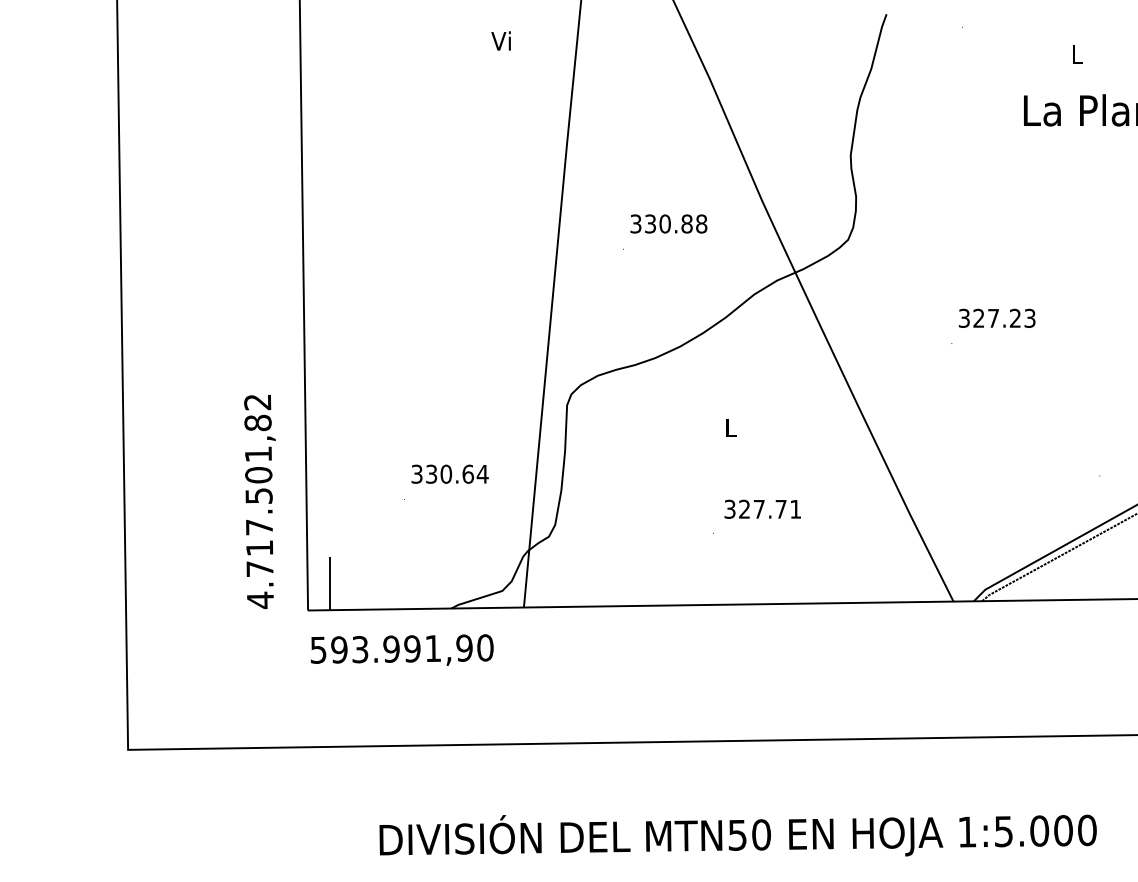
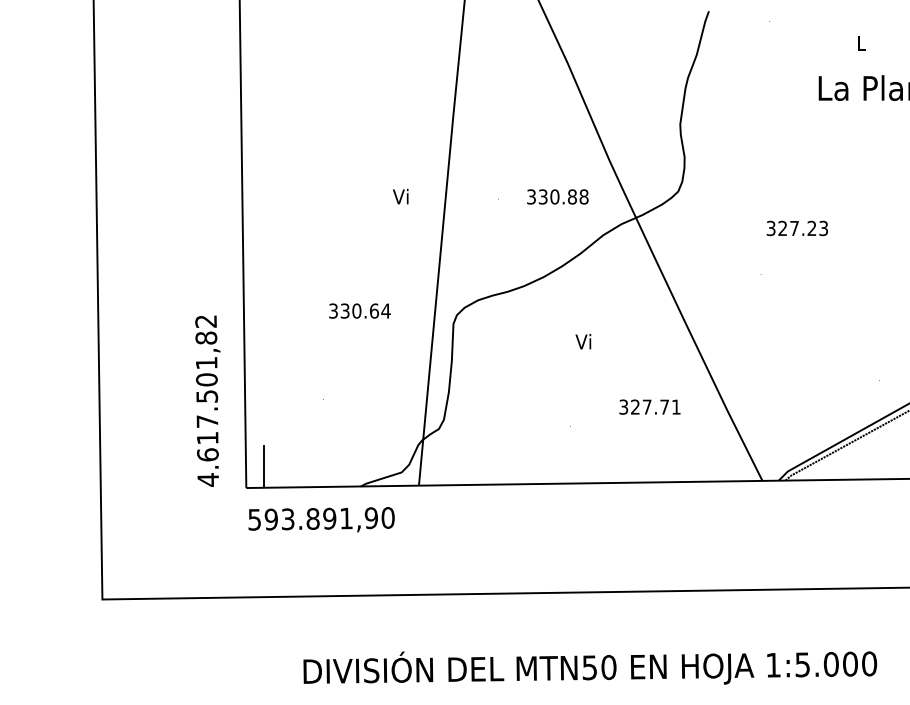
text: (500, 40) -> (400, 196), moved
text: (668, 223) -> (557, 196), moved
text: (996, 318) -> (796, 228), moved
text: (729, 427) -> (583, 341), L -> Vi
text: (449, 473) -> (359, 310), moved
text: (762, 508) -> (649, 406), moved
text: (259, 568) -> (207, 454), 4.717.501,82 -> 4.617.501,82
text: (390, 648) -> (312, 518), 593.991,90 -> 593.891,90

